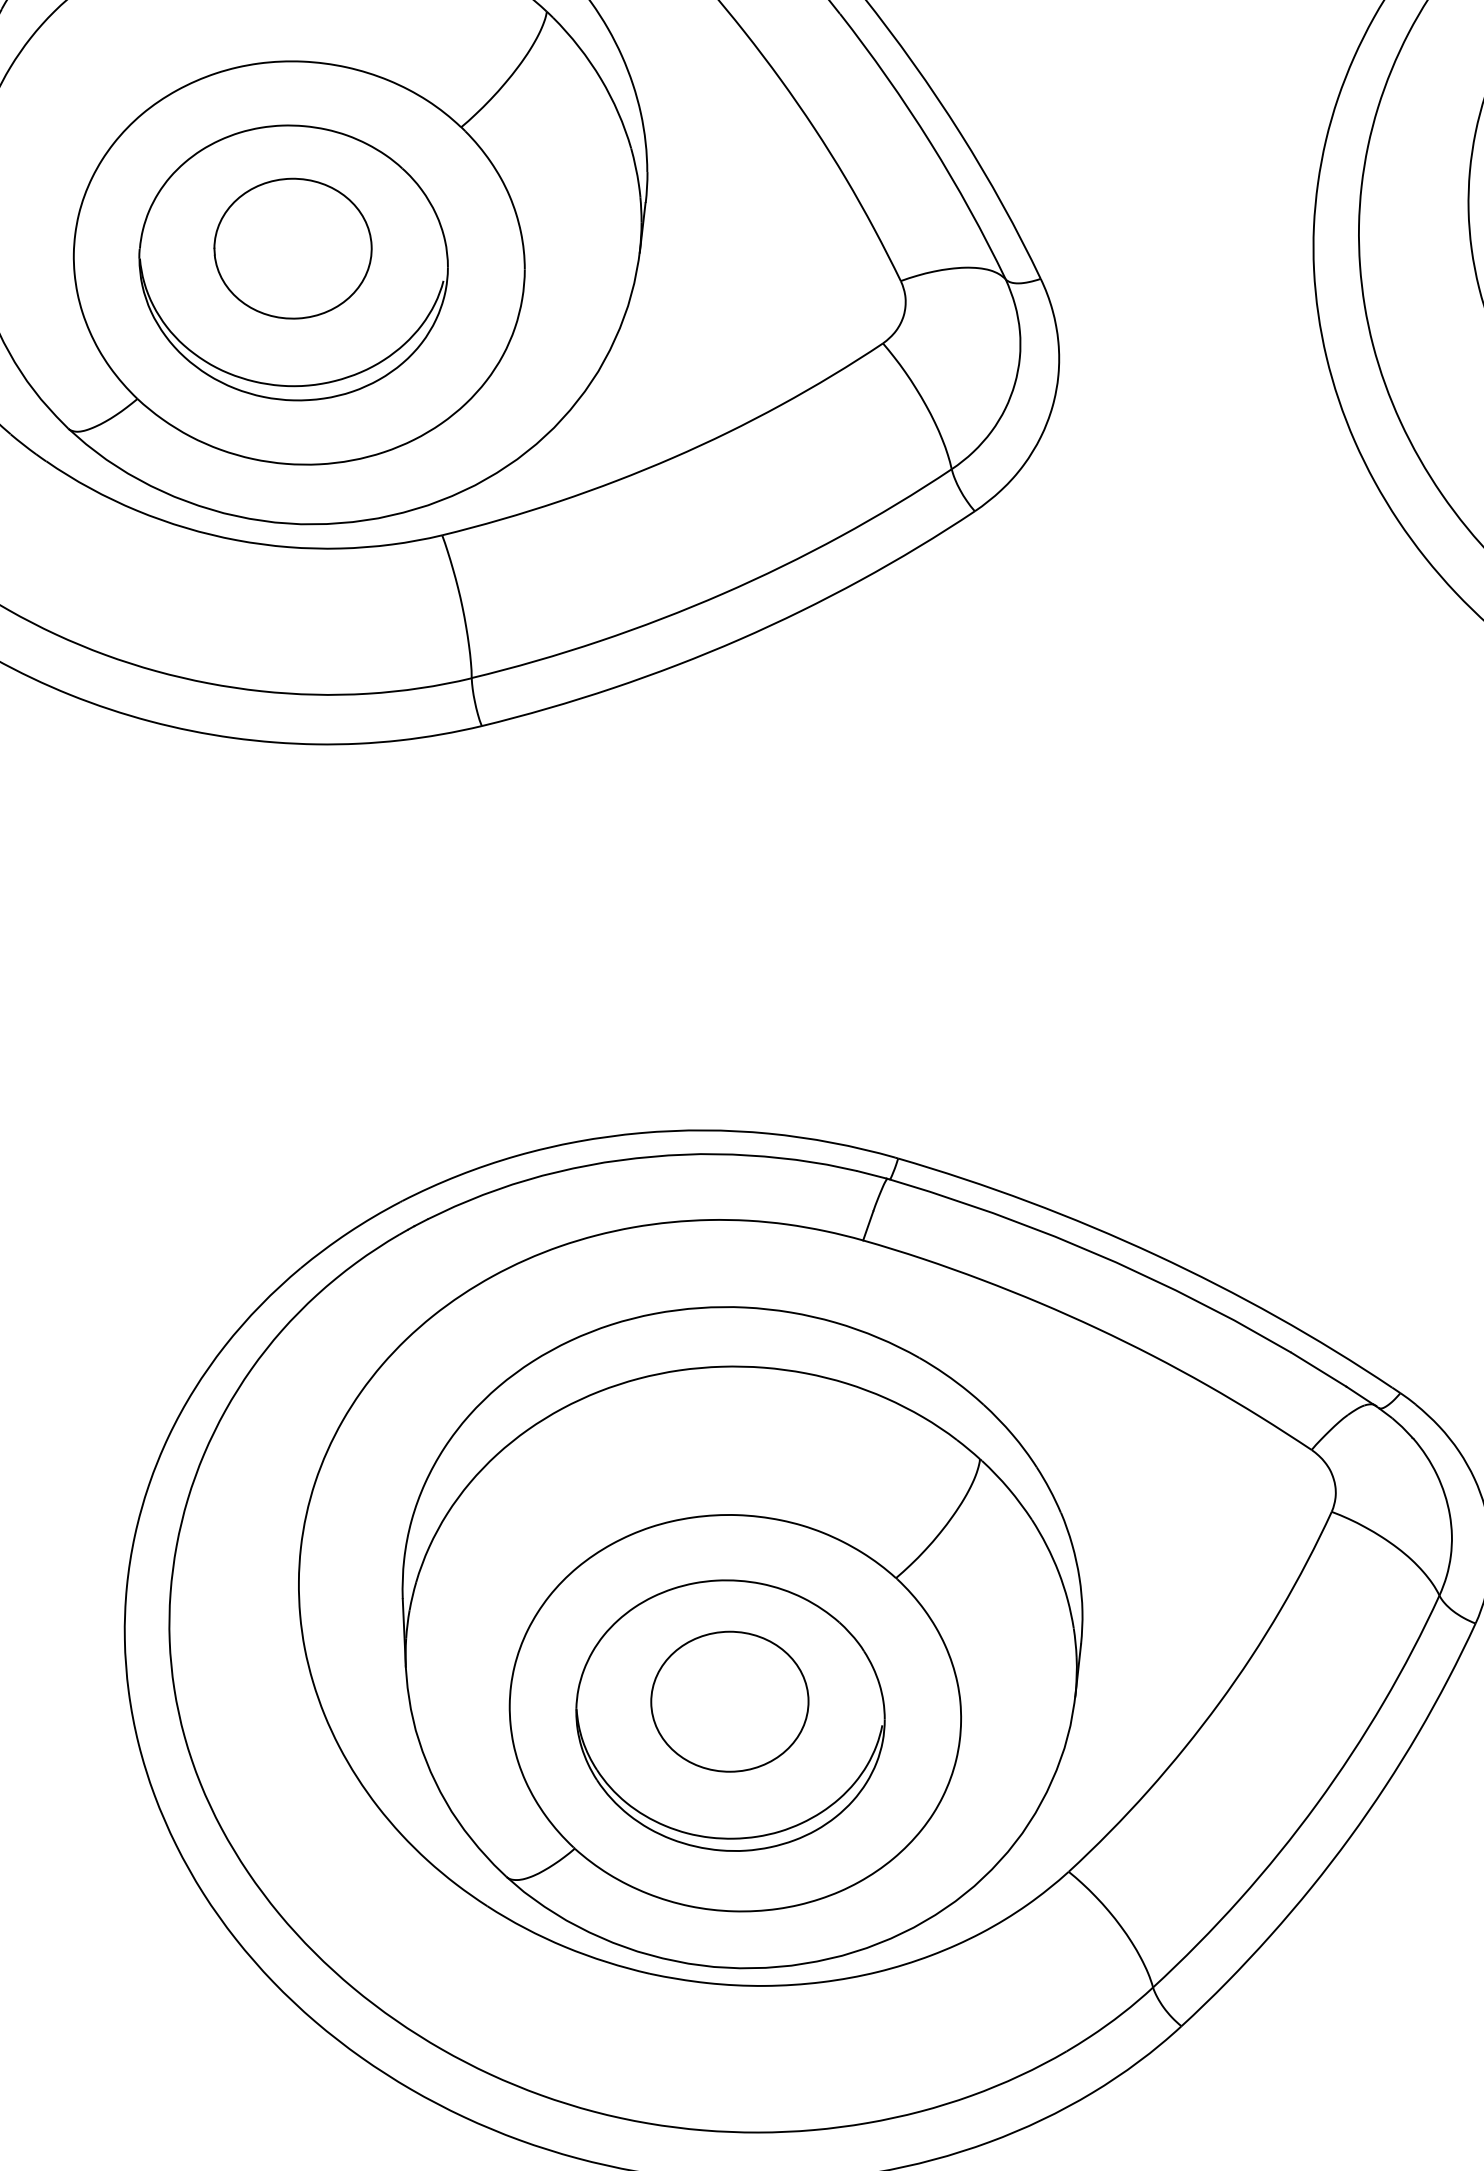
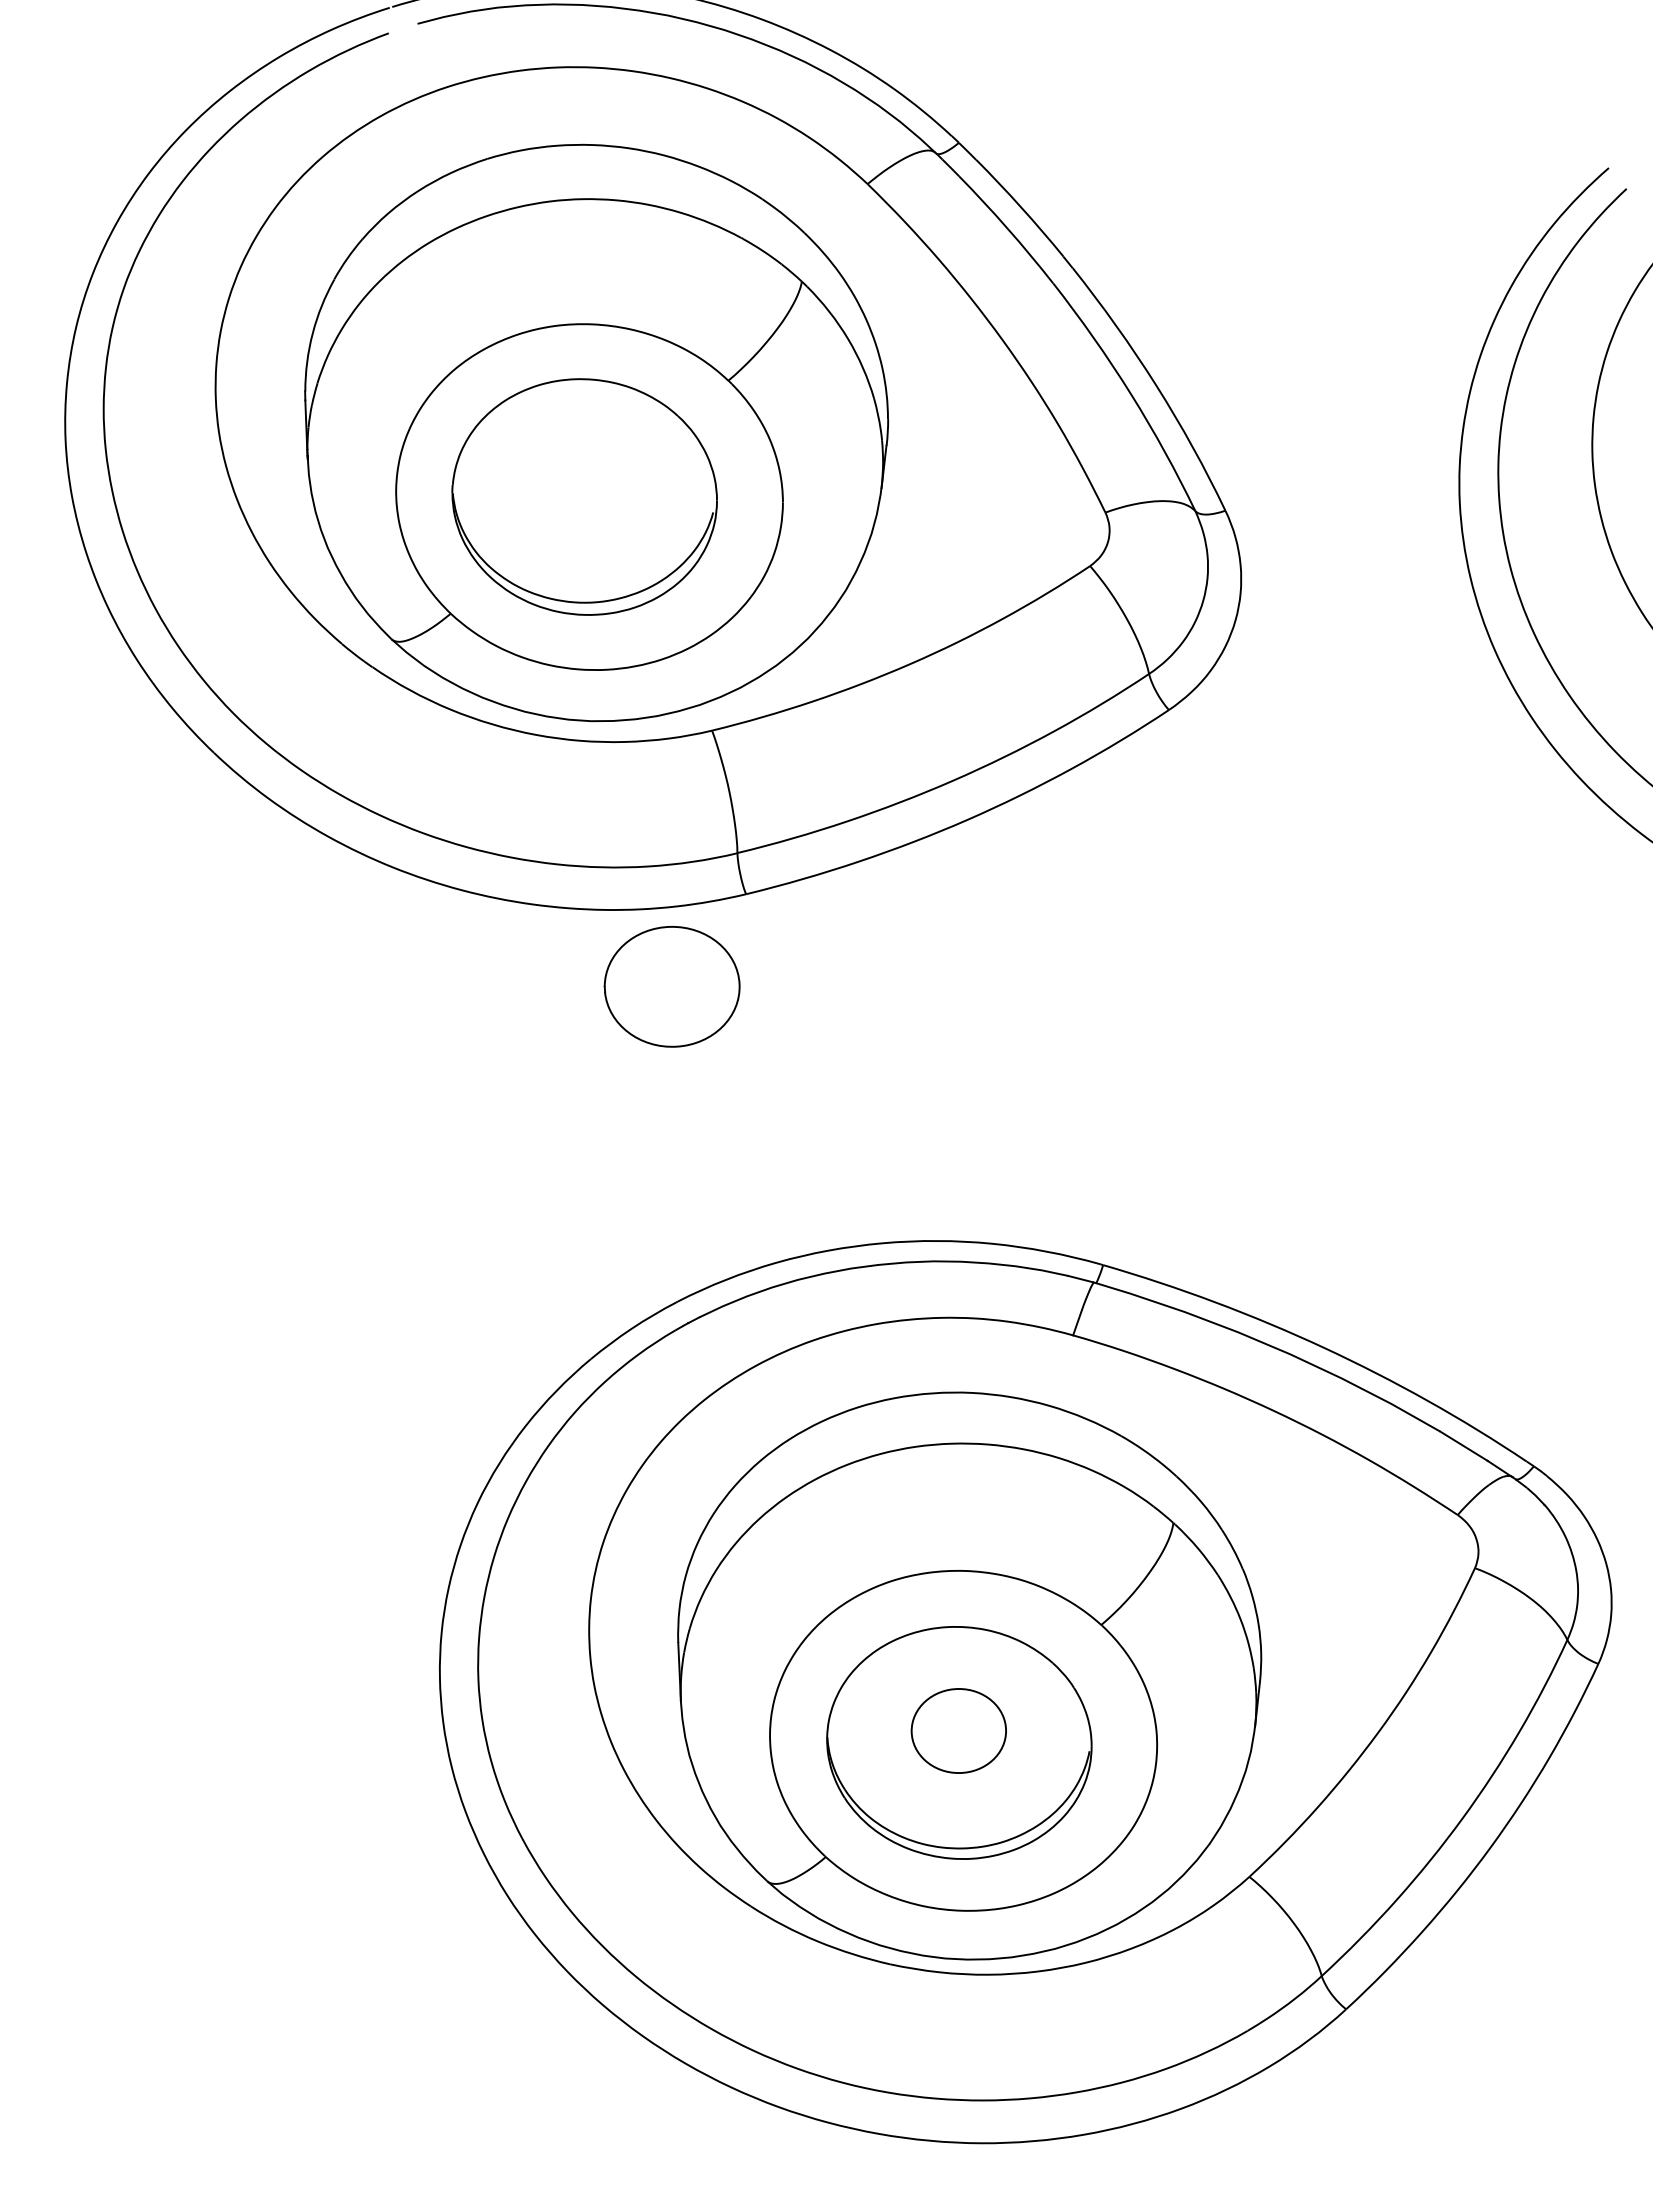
part: (292, 248) -> (671, 986), moved
part: (729, 1701) -> (958, 1730), size x0.7

